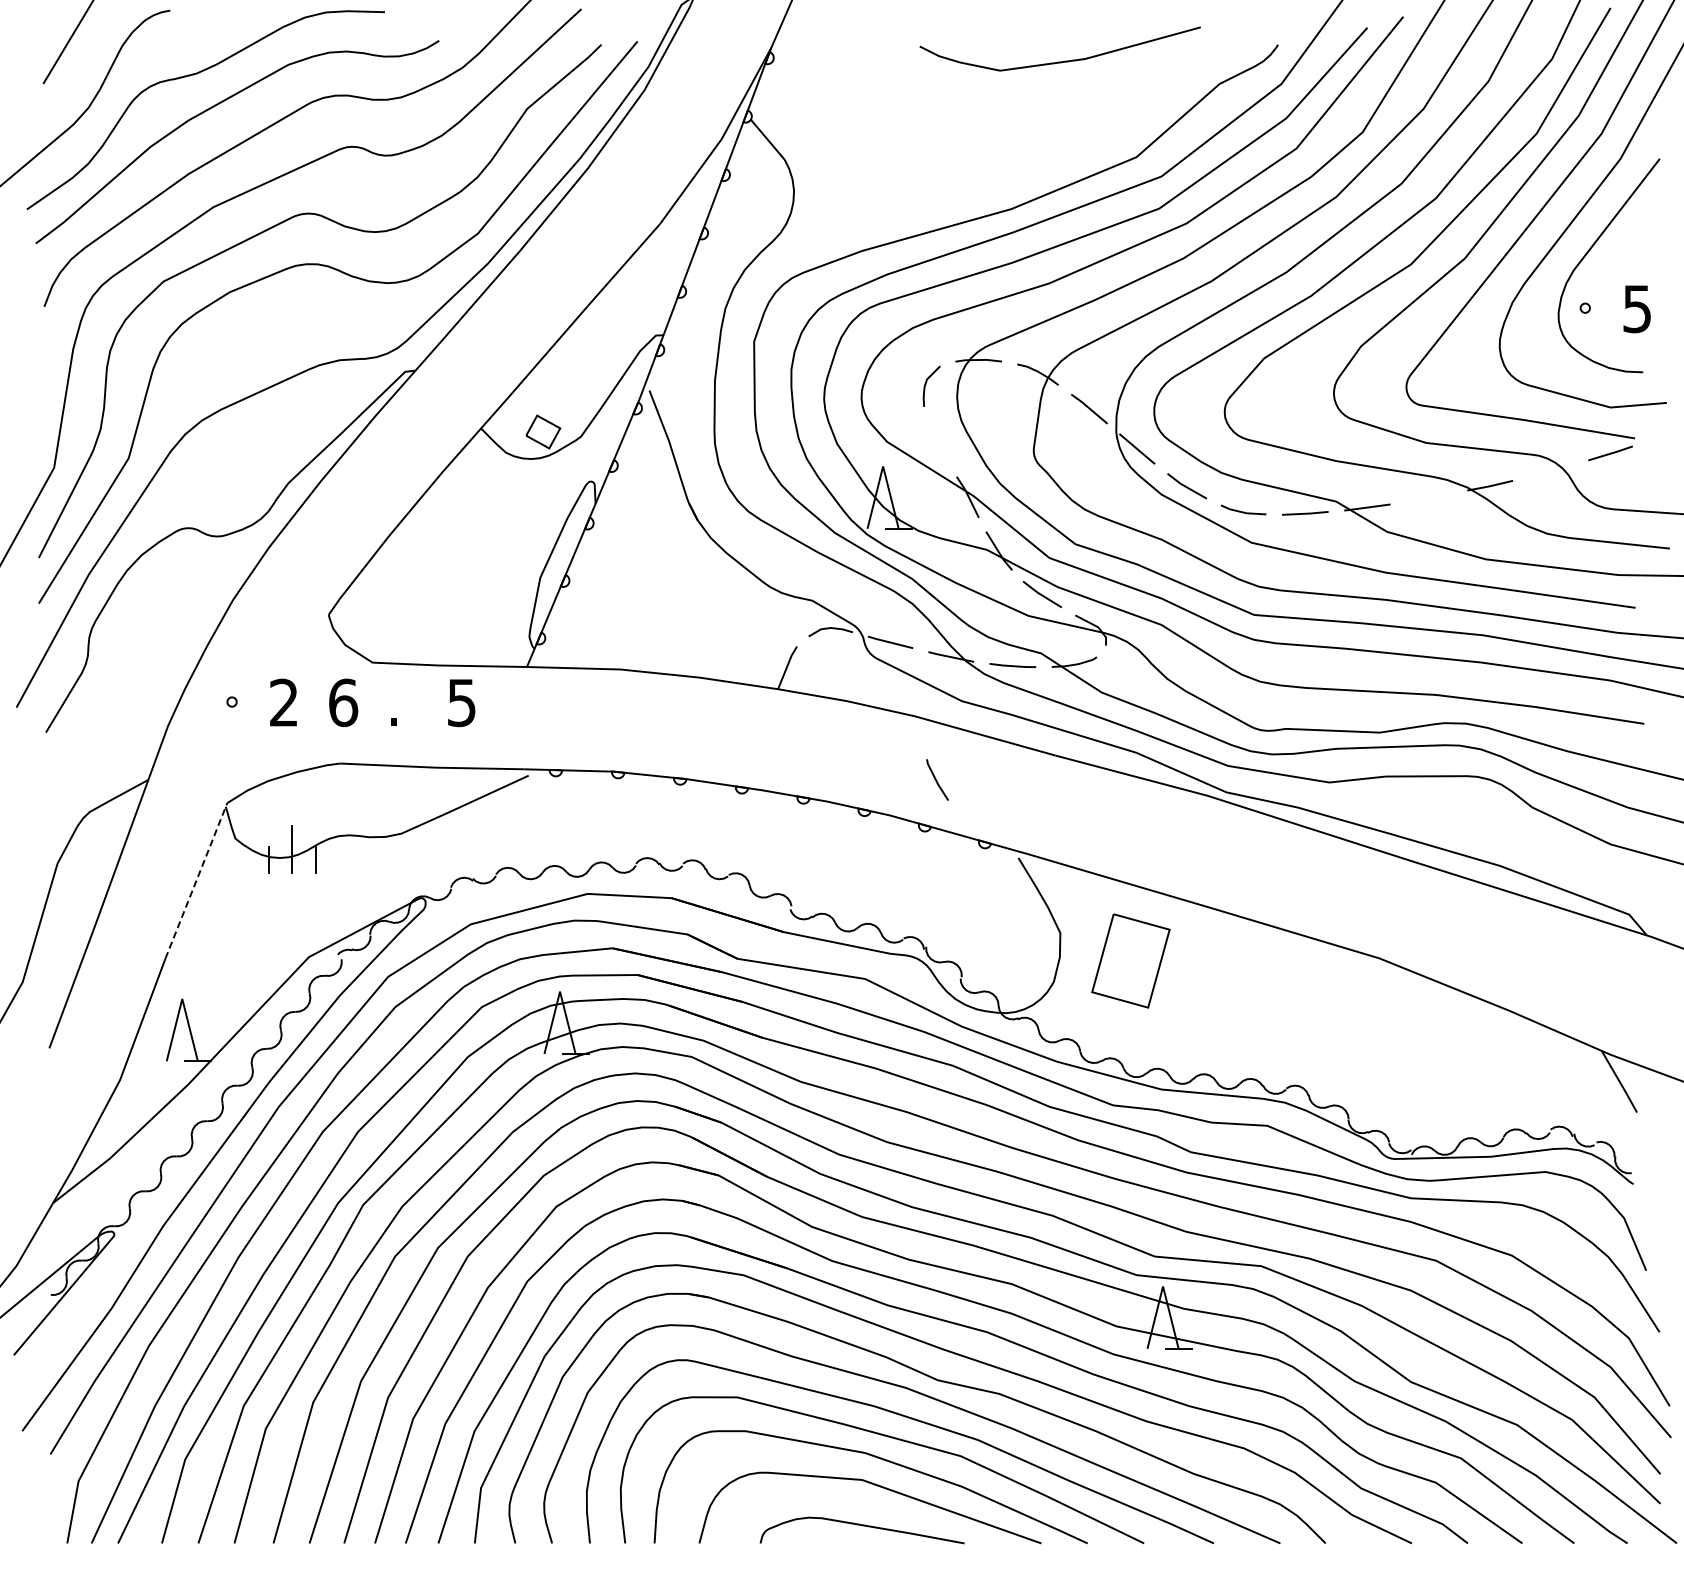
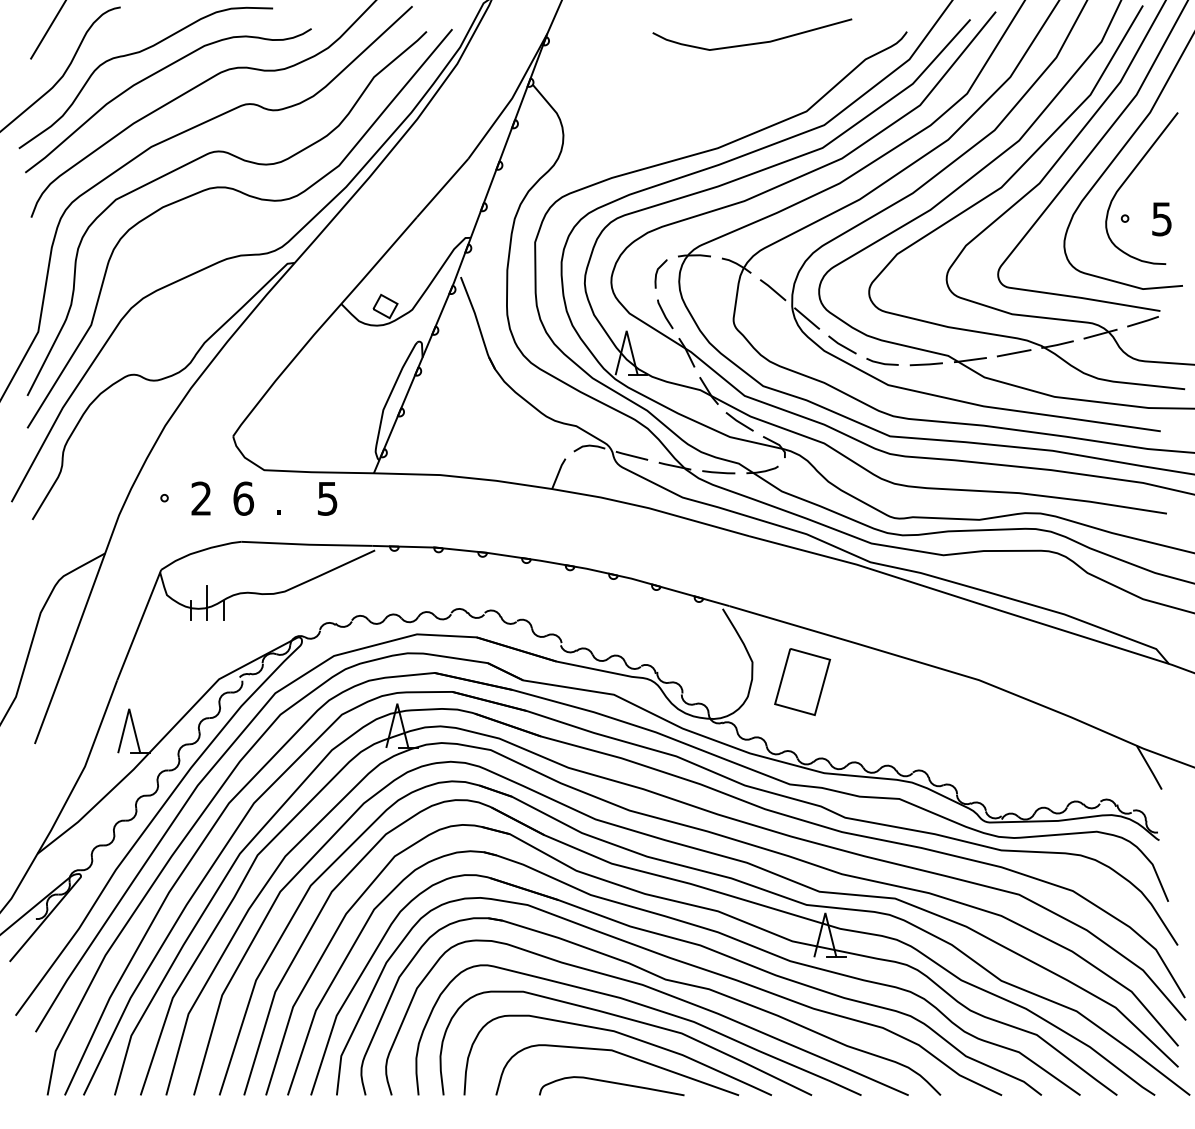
line: (1550, 470) -> (1100, 333), added
line: (1428, 497) -> (1013, 352), added
line: (936, 779) -> (664, 313), moved
line: (196, 880) -> (139, 624), dashed -> solid

